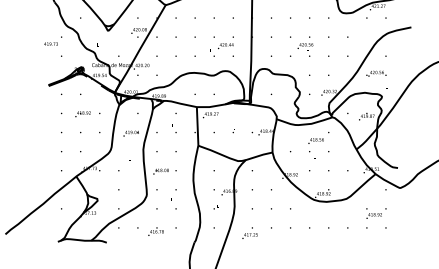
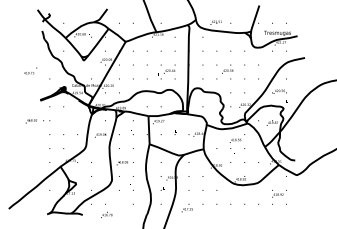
text: (52, 40) -> (30, 70), moved
text: (87, 114) -> (34, 121), moved
text: (155, 231) -> (106, 214), moved

